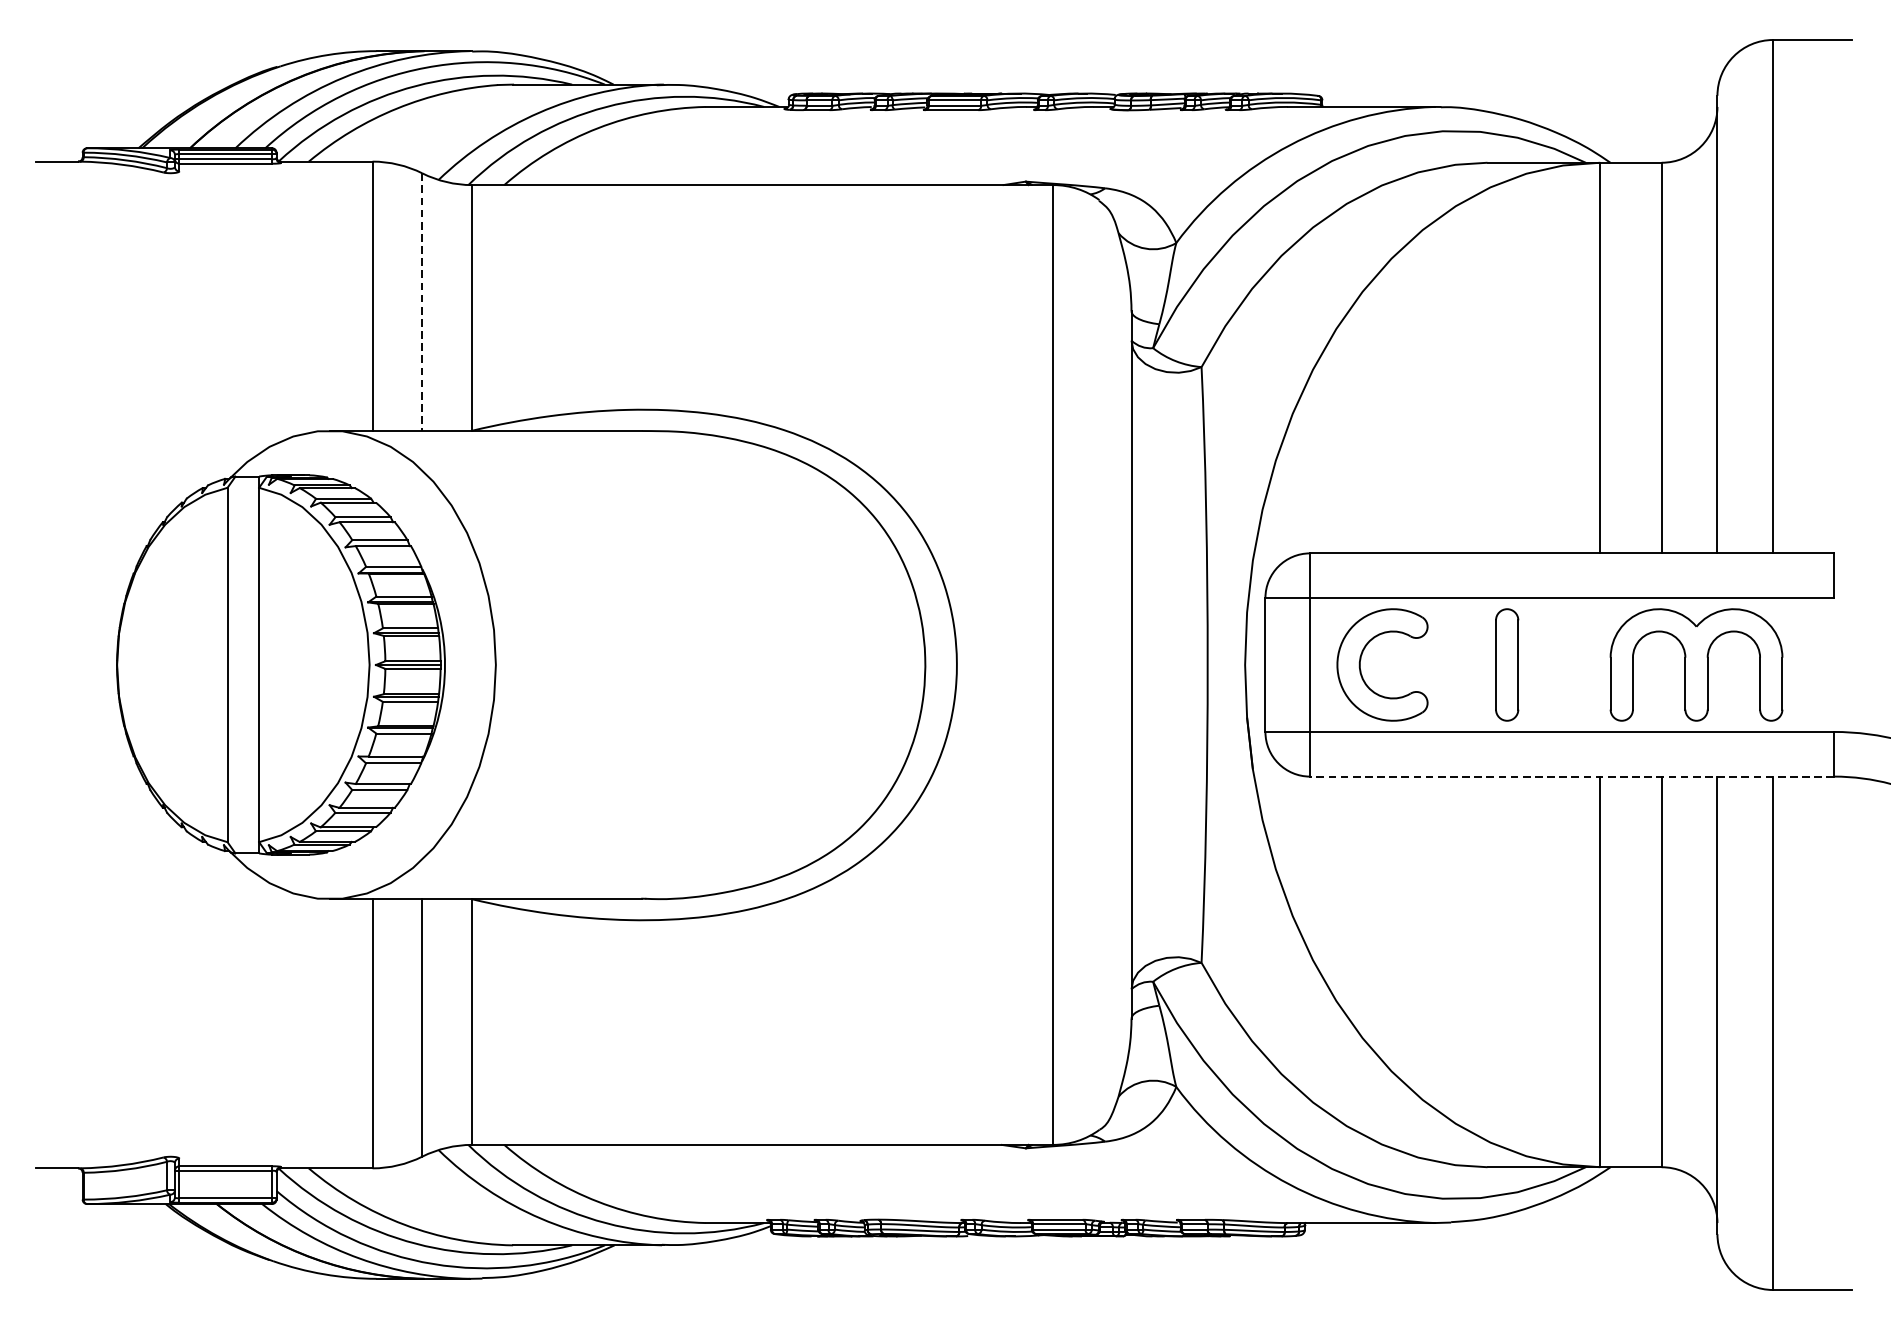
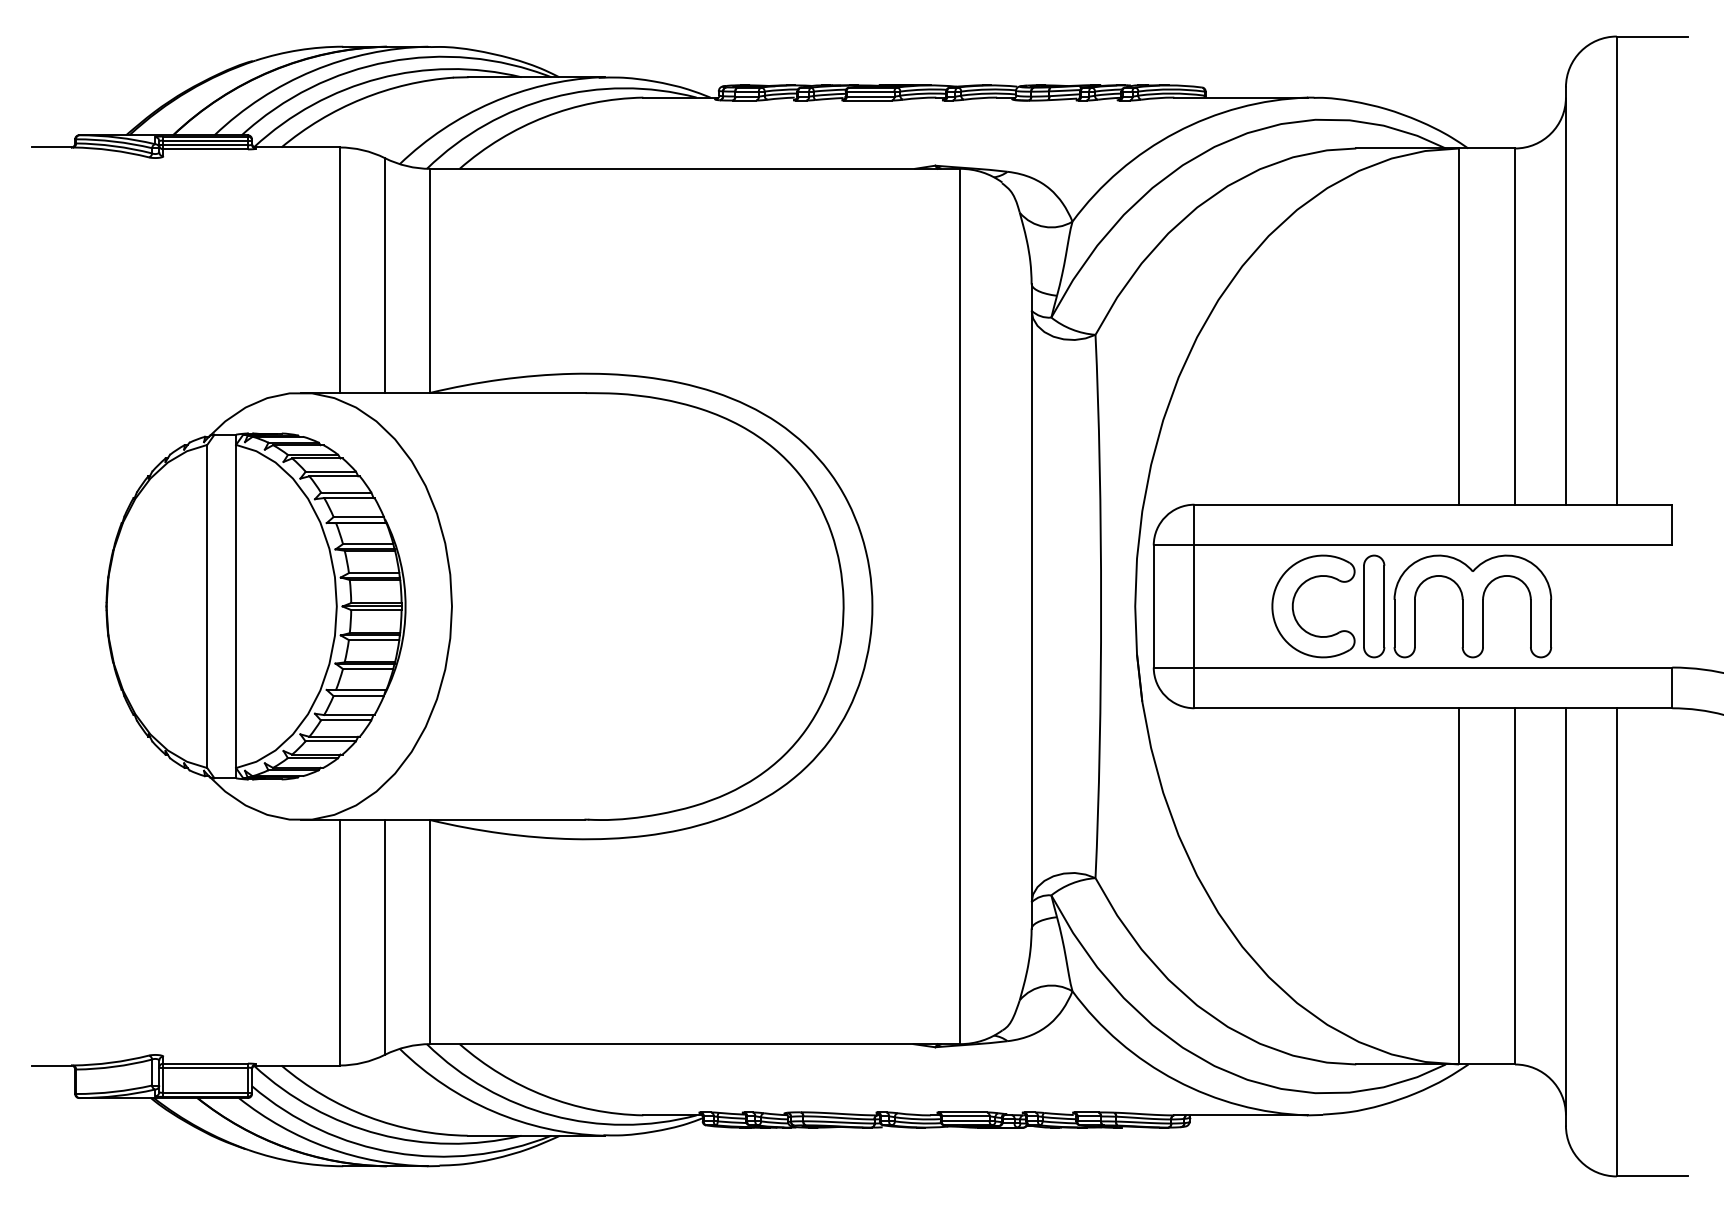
line: (421, 302) -> (384, 275), dashed -> solid
part: (1361, 659) -> (1294, 601), moved
part: (1696, 665) -> (1472, 606), moved
line: (1572, 776) -> (1433, 708), dashed -> solid

